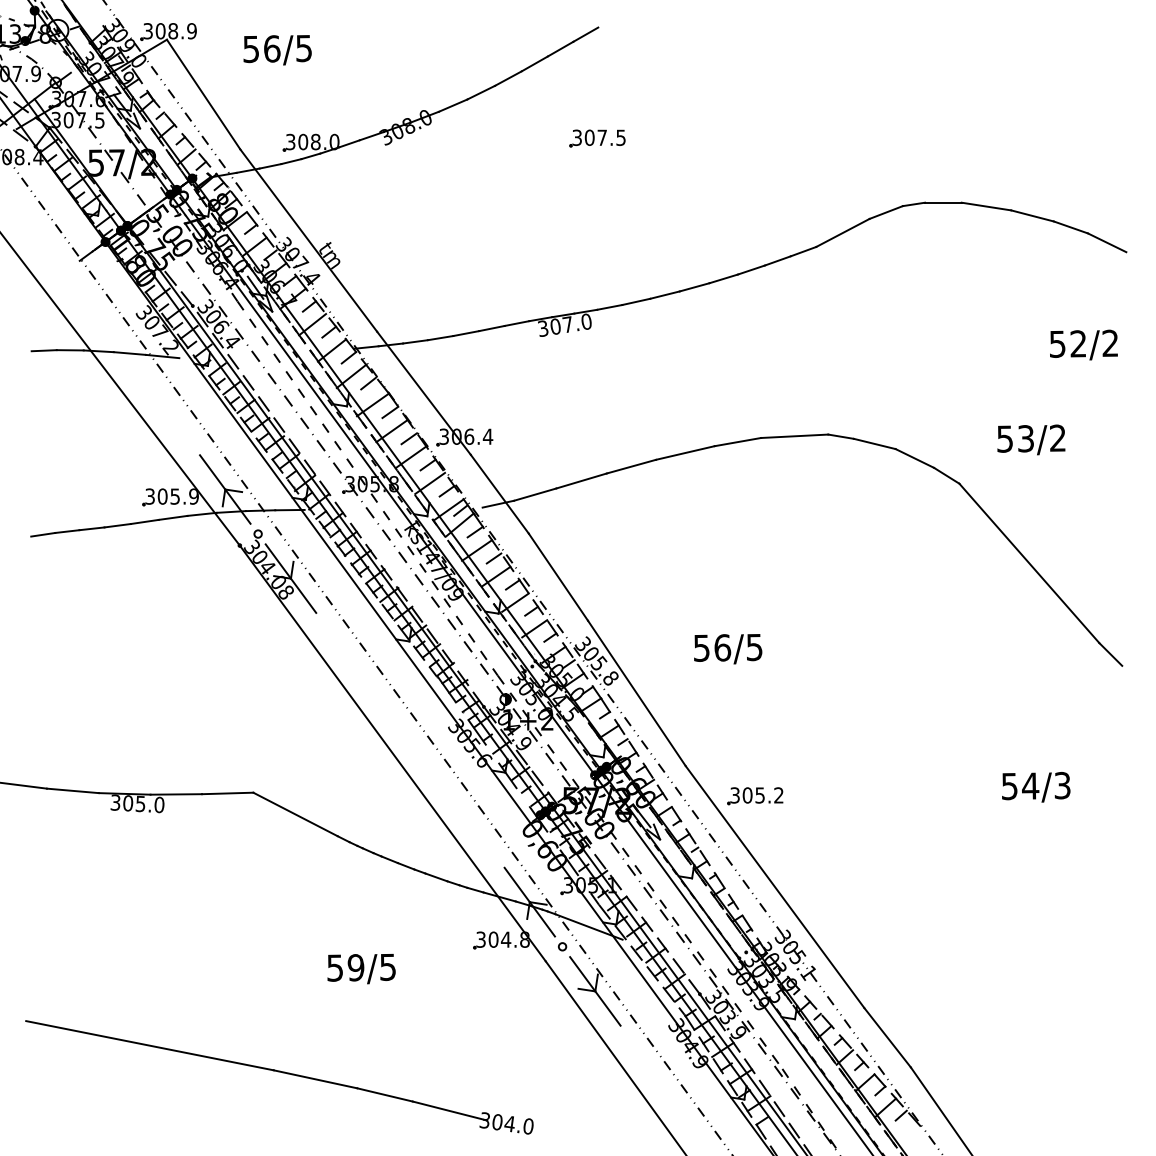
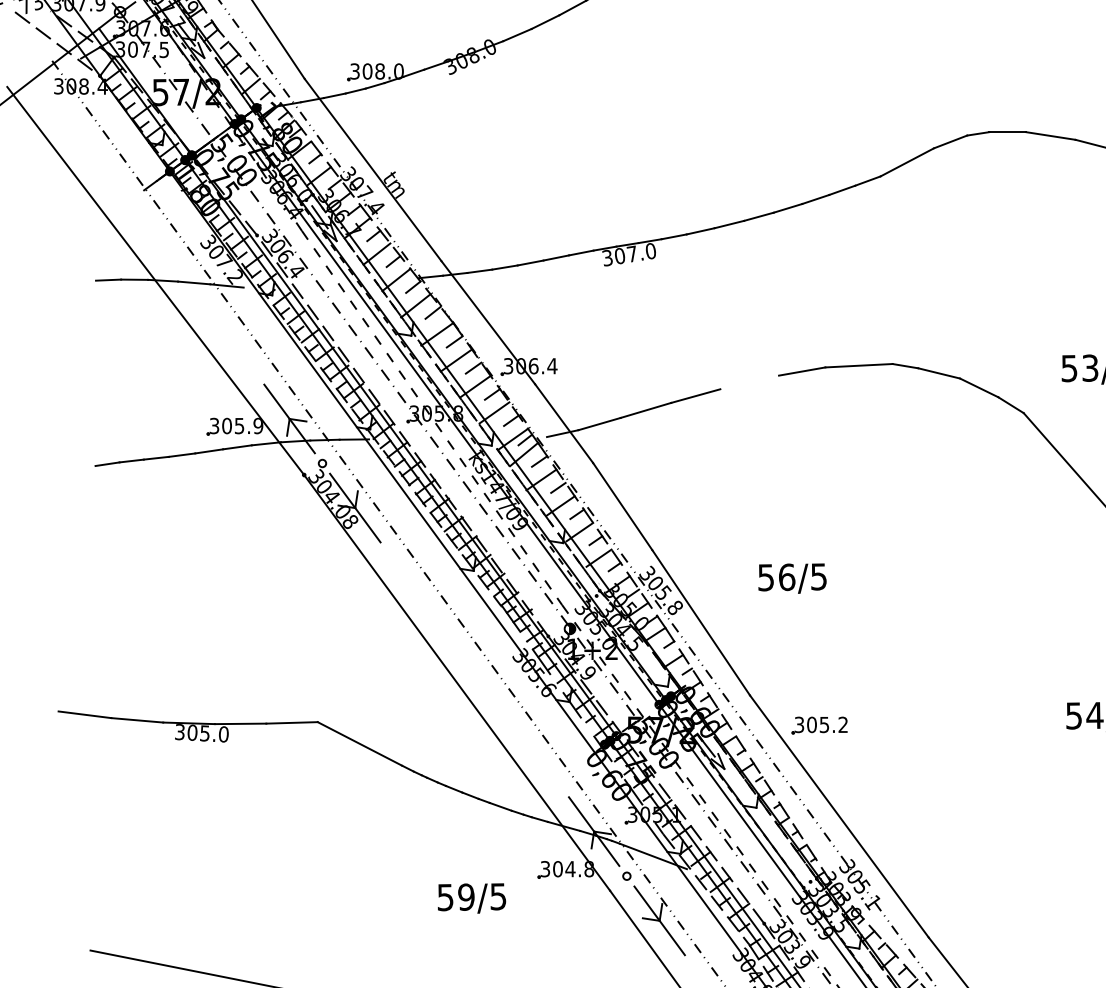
part: (597, 138) -> (661, 67), removed
line: (684, 452) -> (748, 381), removed
text: (361, 969) -> (471, 898), moved

